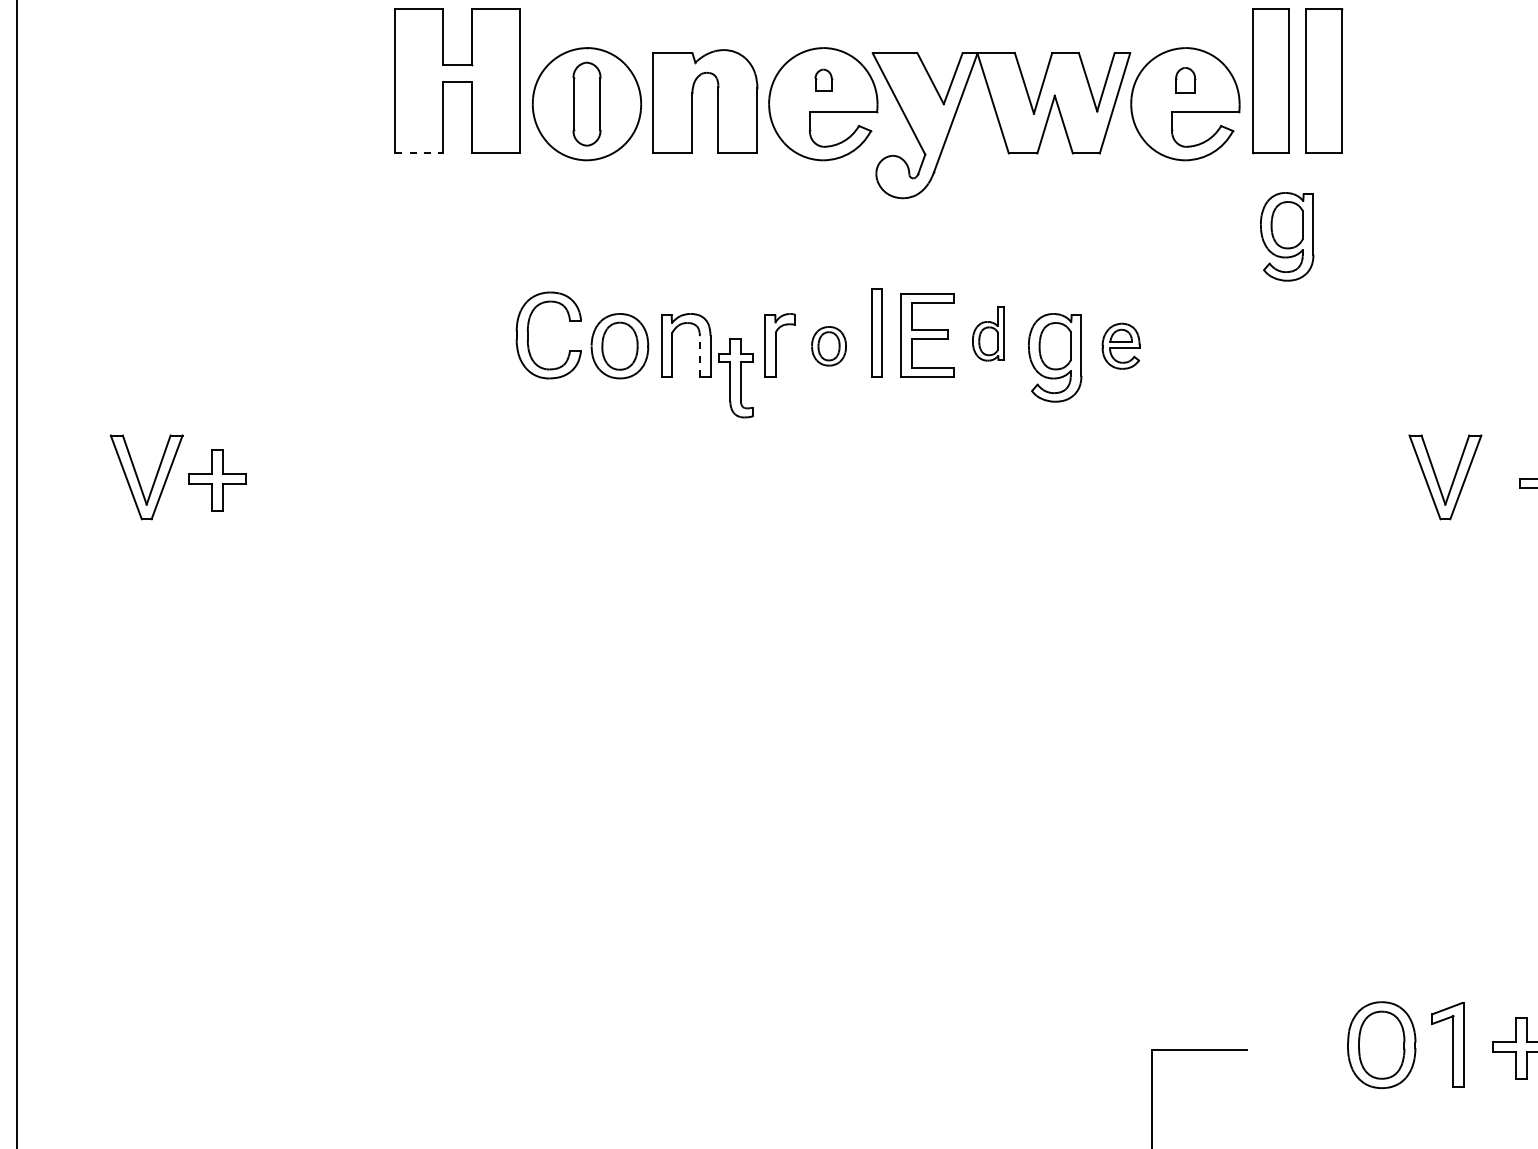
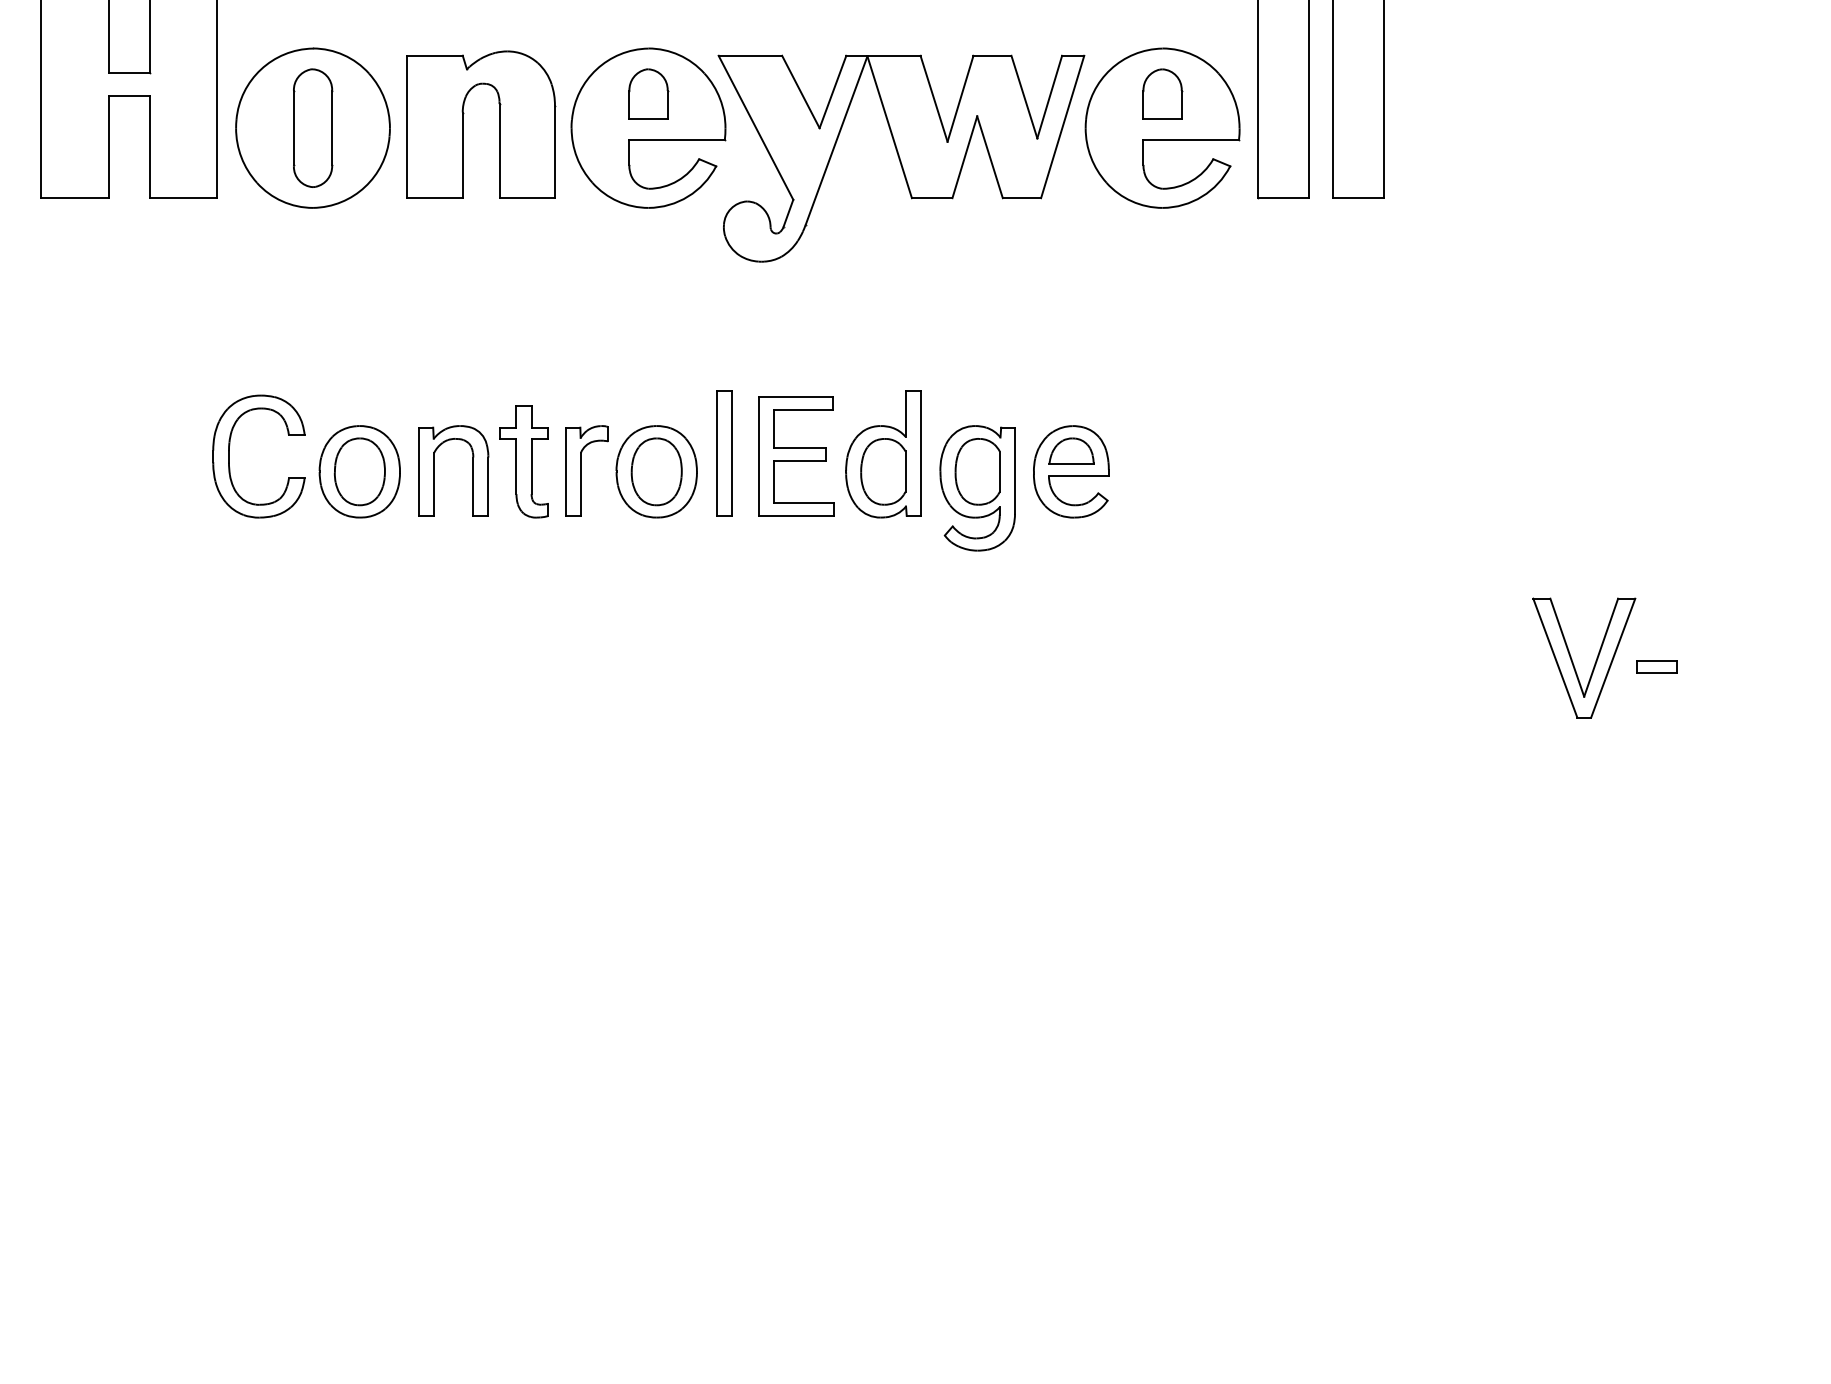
part: (823, 79) -> (648, 93), size x1.67
part: (1185, 79) -> (1162, 93), size x1.43
line: (419, 153) -> (75, 198), dashed -> solid
part: (1287, 236) -> (1307, 316), removed
part: (988, 333) -> (883, 453), size x1.67
part: (828, 346) -> (655, 472), size x1.67
part: (1120, 346) -> (1070, 472), size x1.43
line: (699, 356) -> (472, 486), dashed -> solid
part: (735, 378) -> (523, 462), moved
part: (1452, 480) -> (1594, 662), moved

